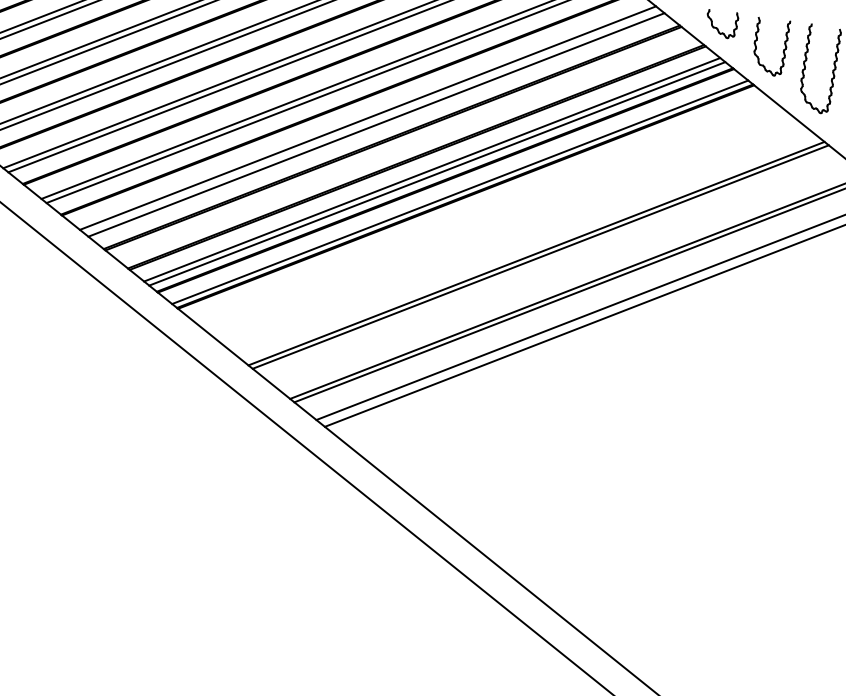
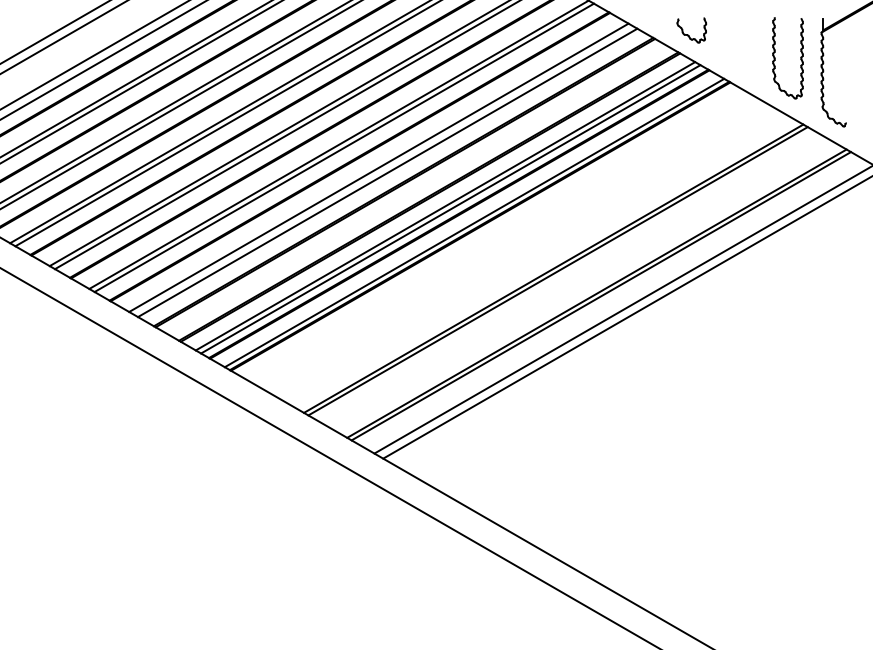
part: (757, 46) -> (727, 46), removed

